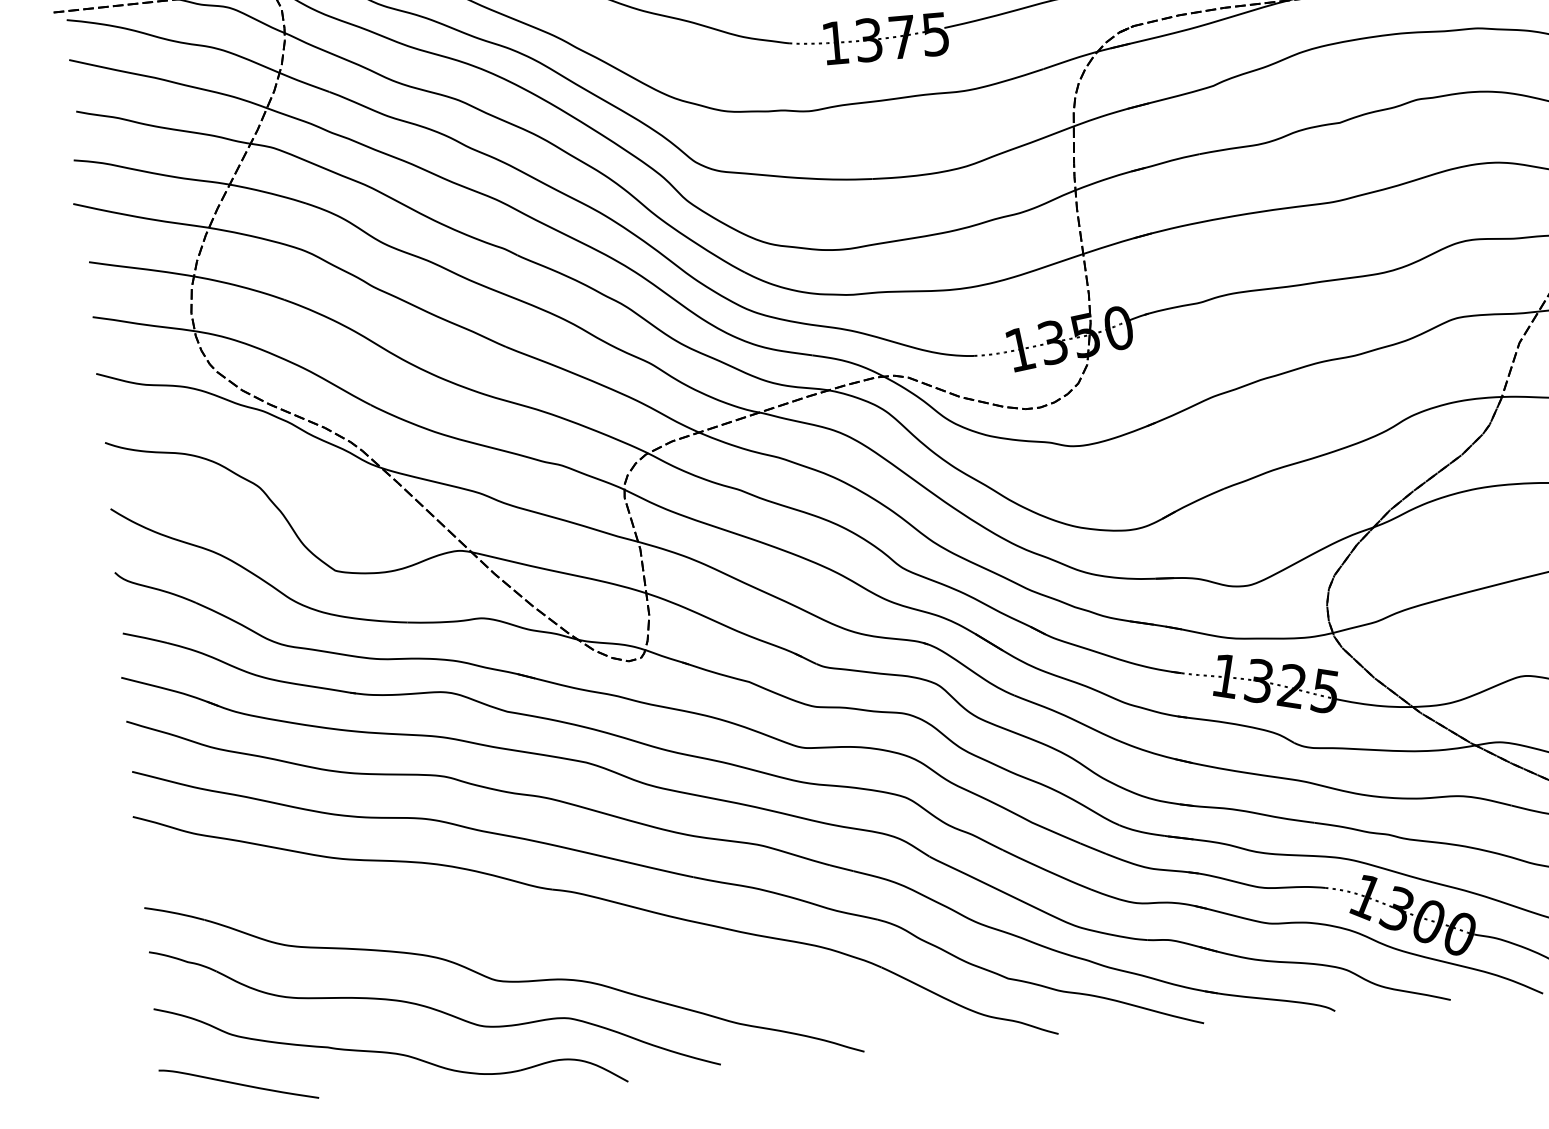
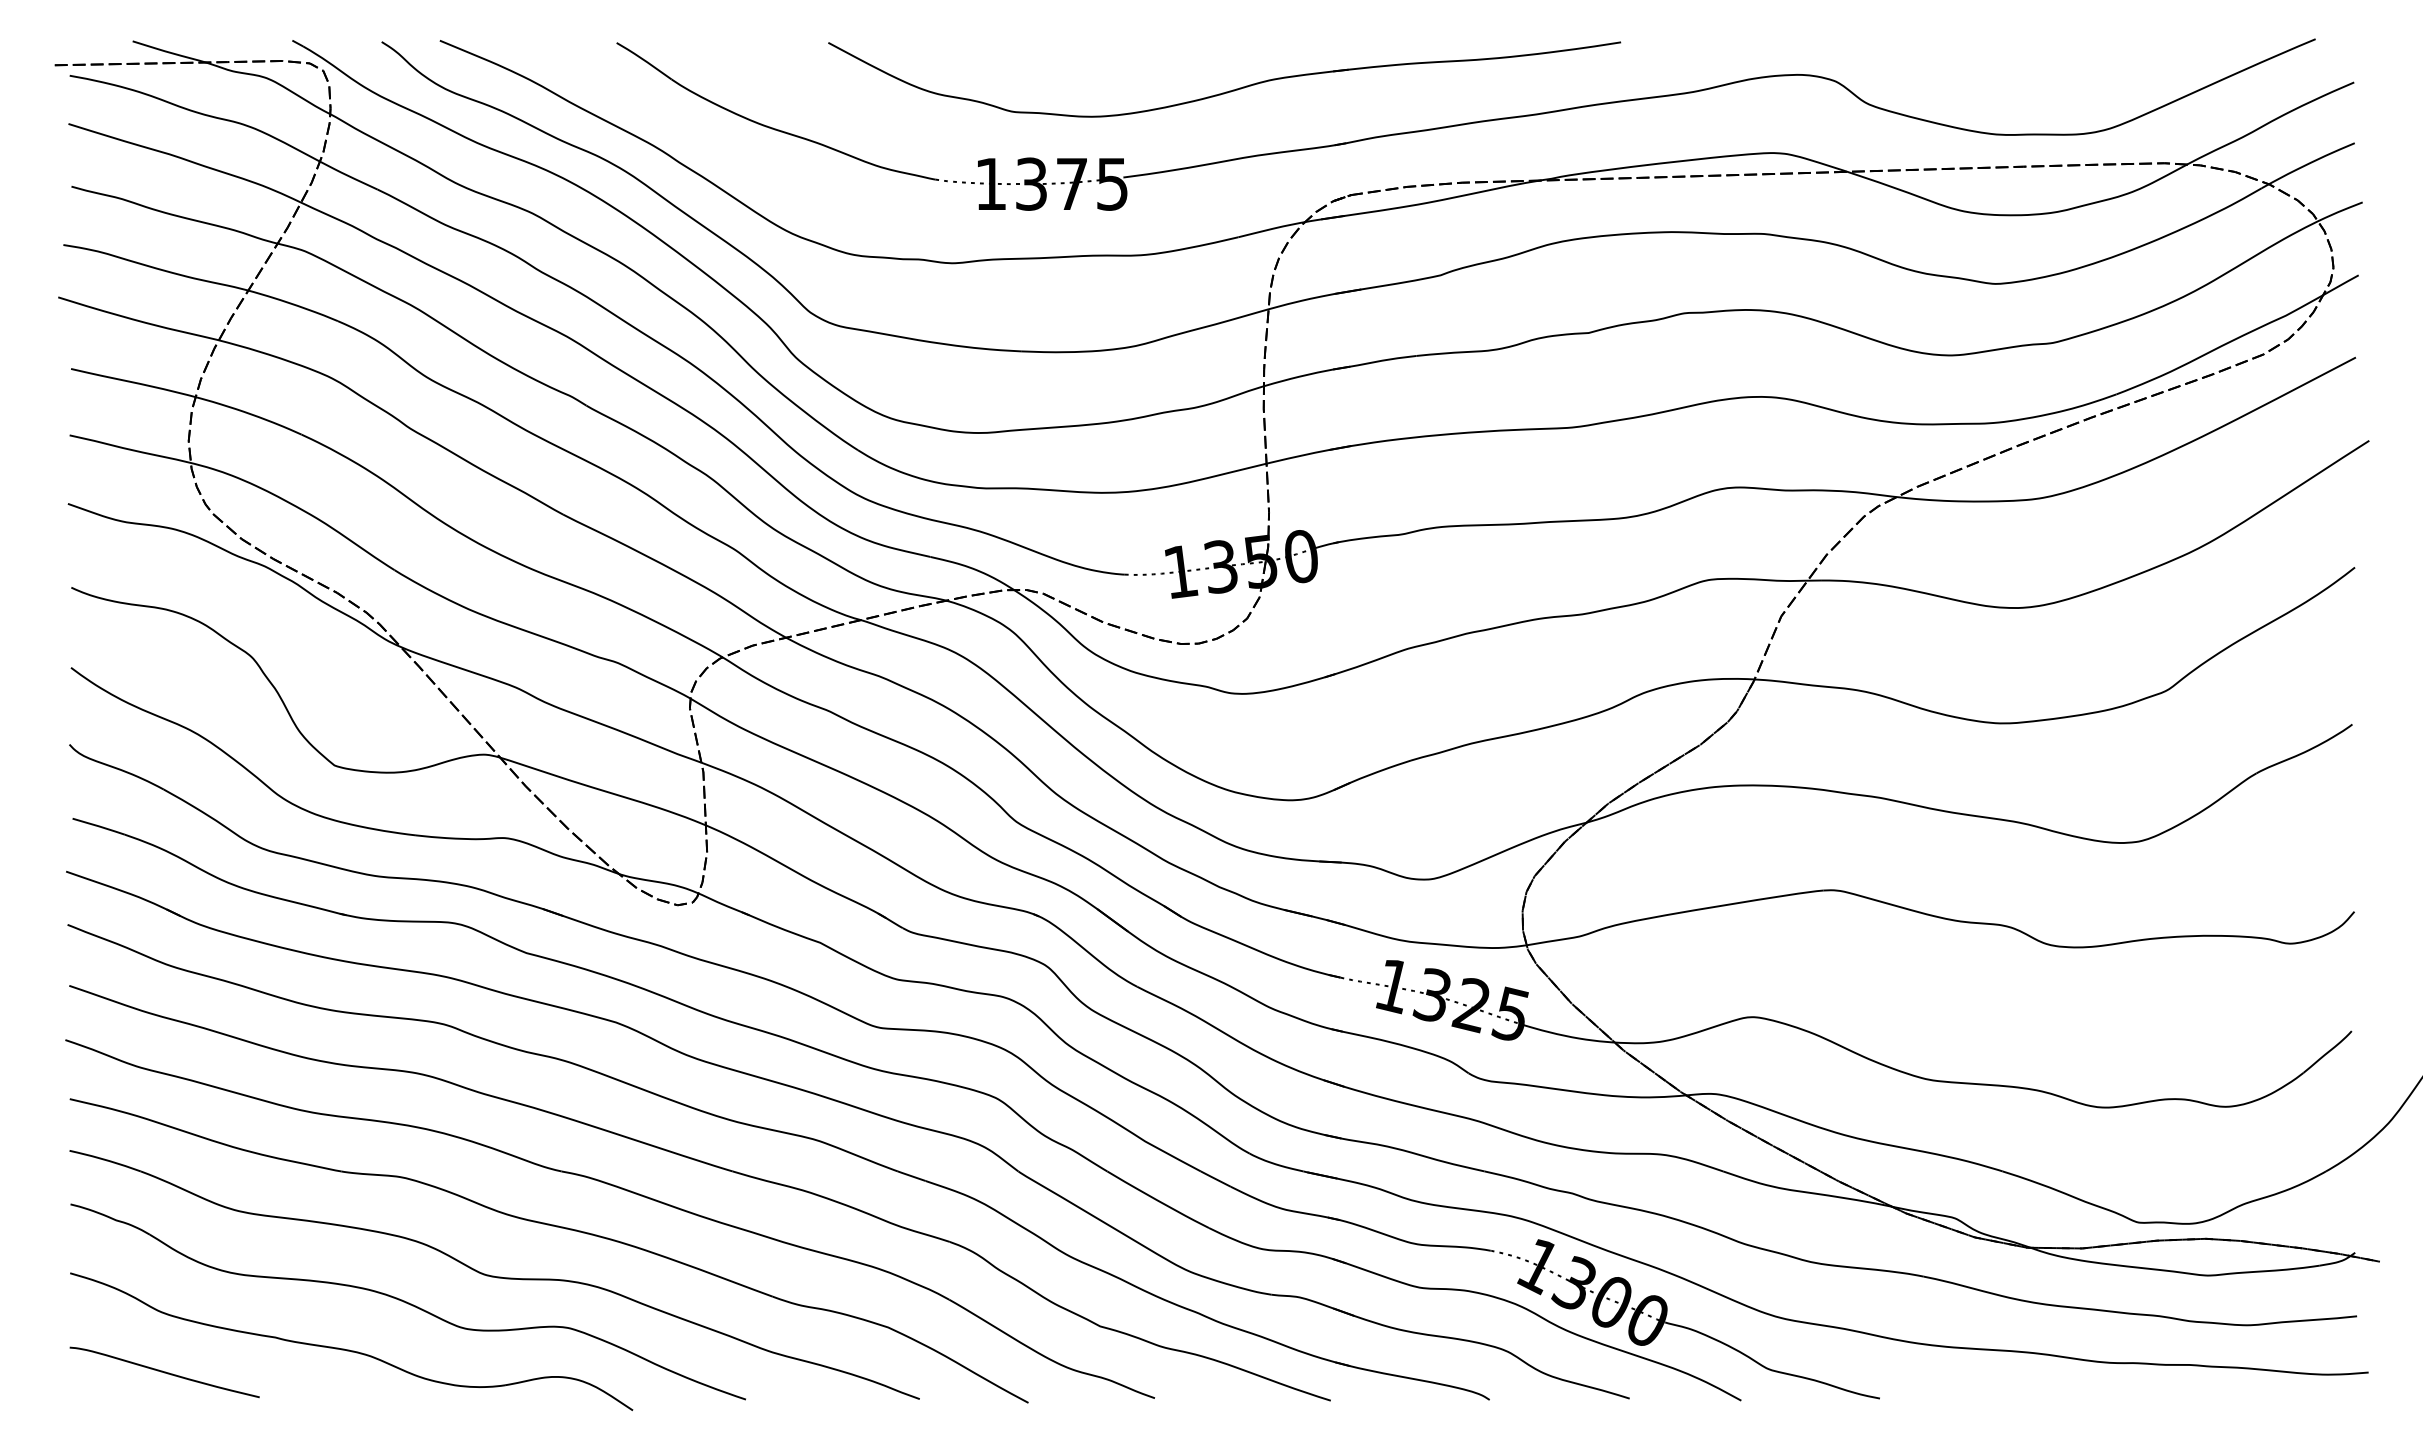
part: (547, 935) -> (551, 1226), added

